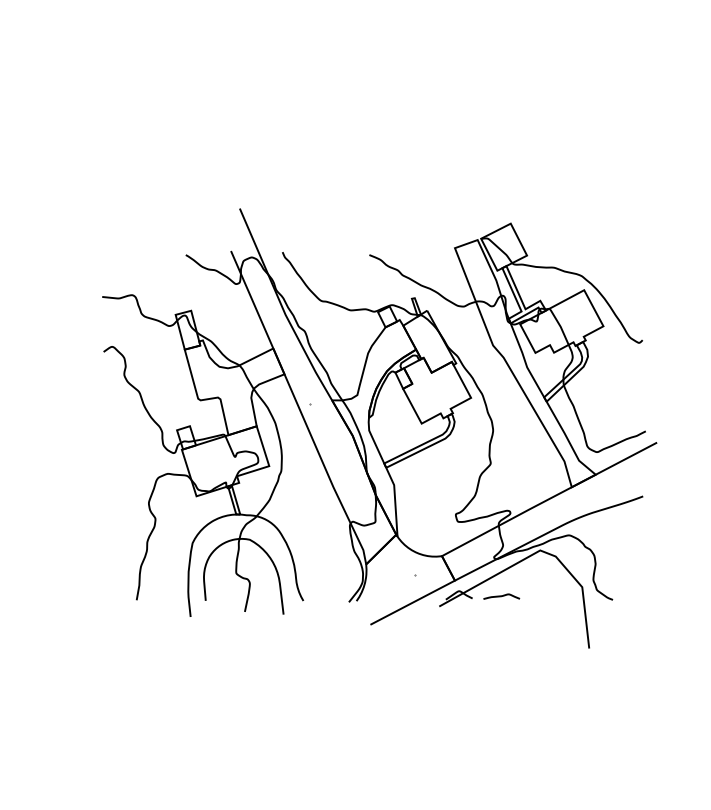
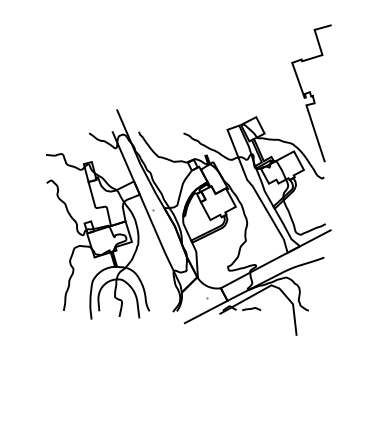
curve: (618, 177) -> (311, 93), added

